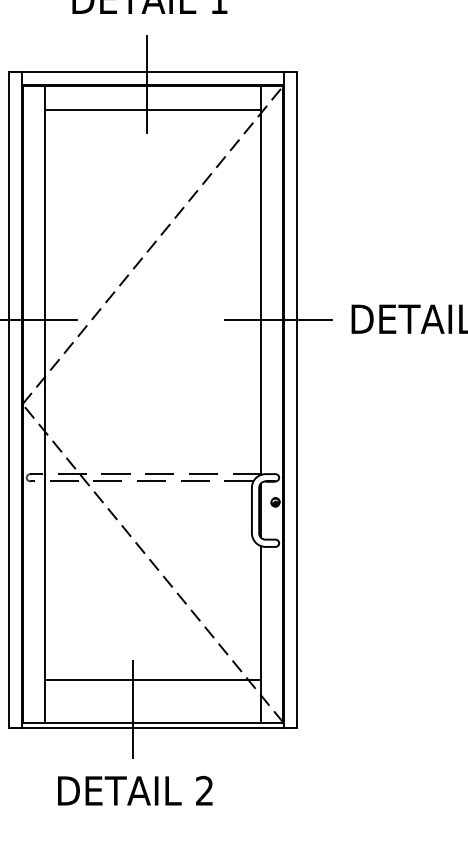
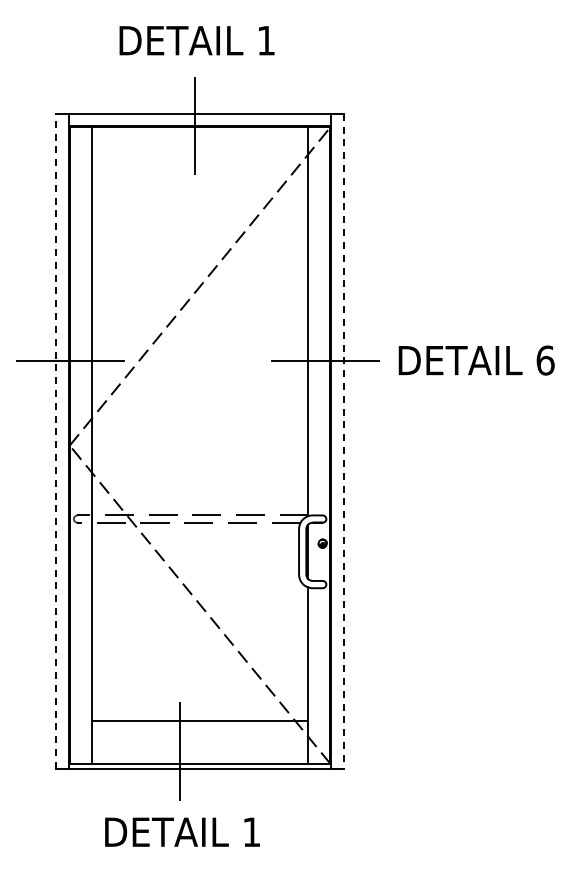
line: (152, 109) -> (199, 150), removed
line: (9, 400) -> (56, 441), solid -> dashed
line: (296, 400) -> (343, 441), solid -> dashed
text: (204, 790) -> (251, 831), 2 -> 1

